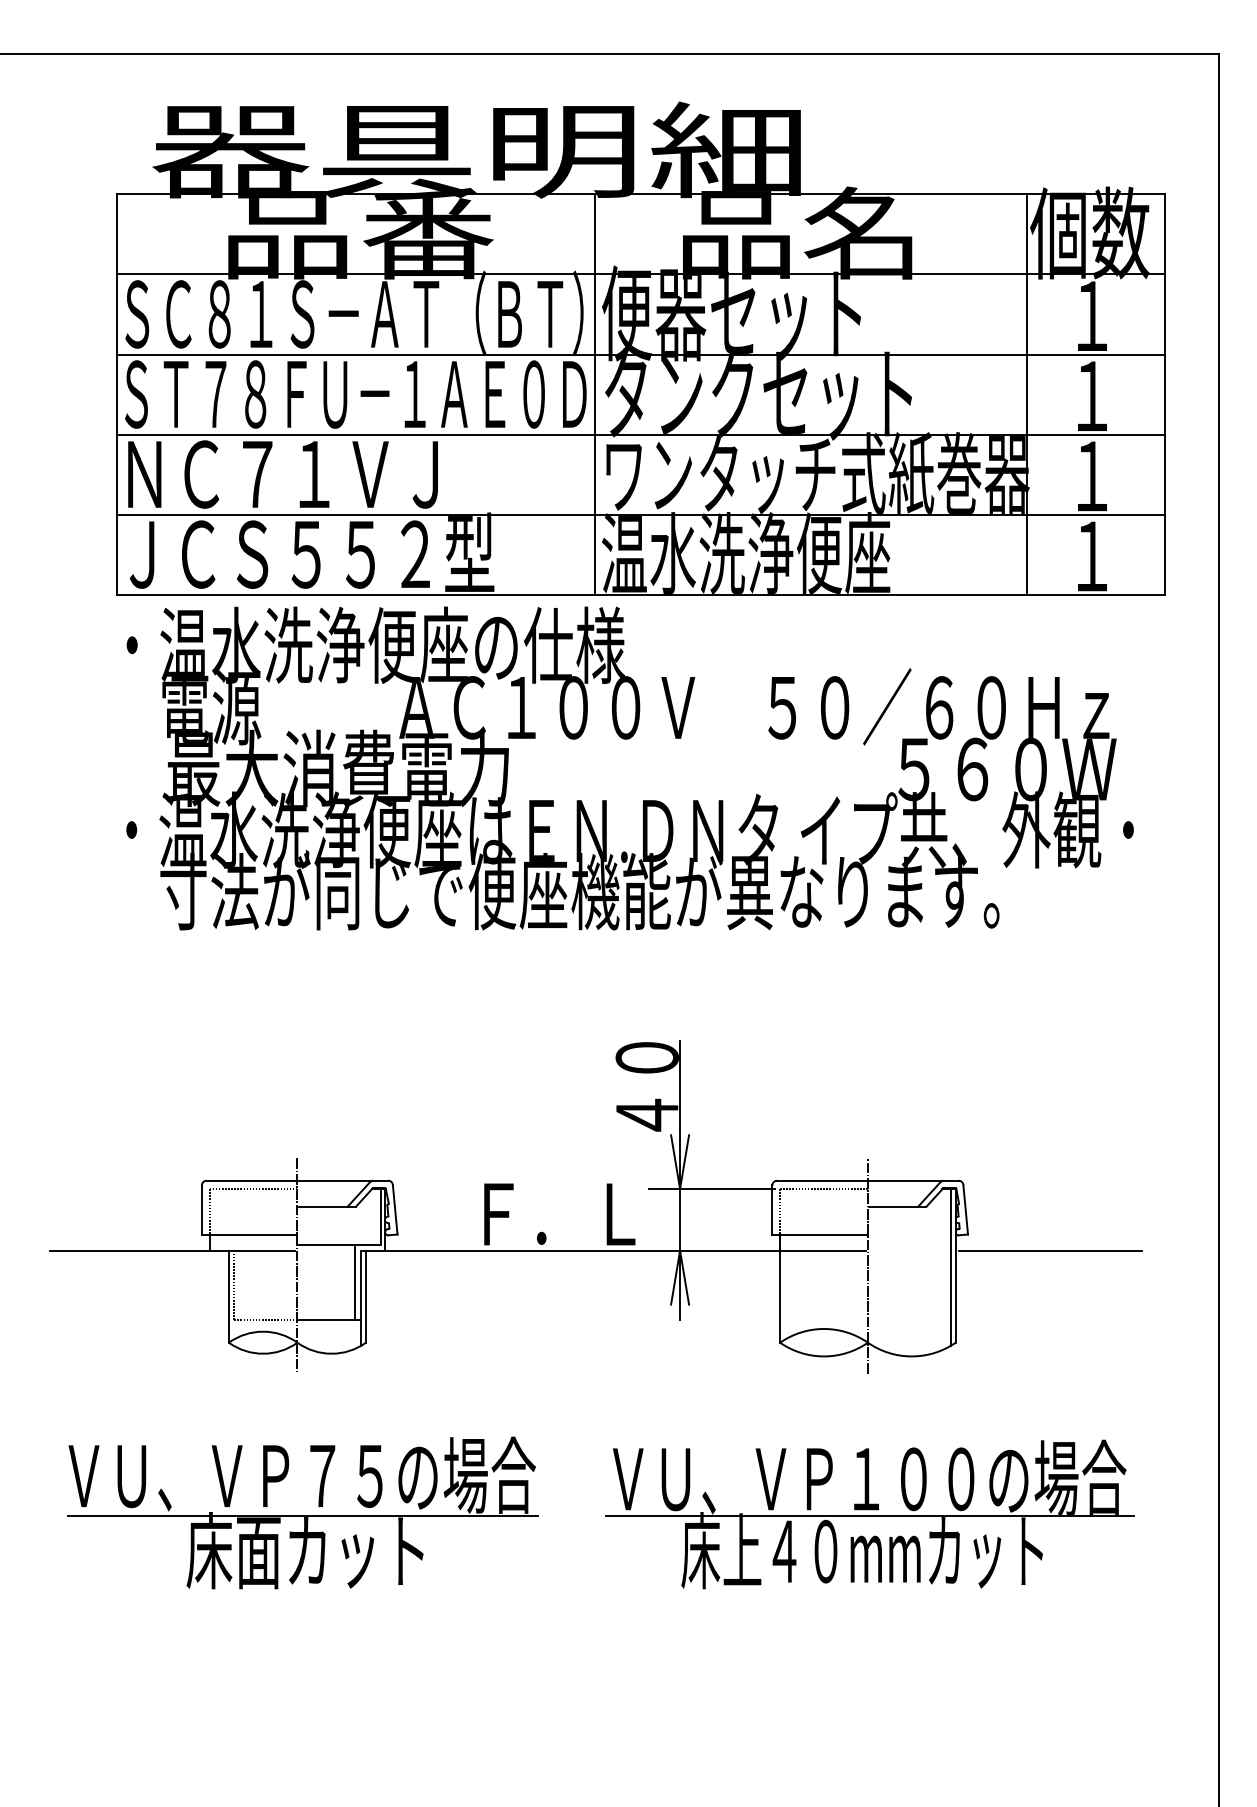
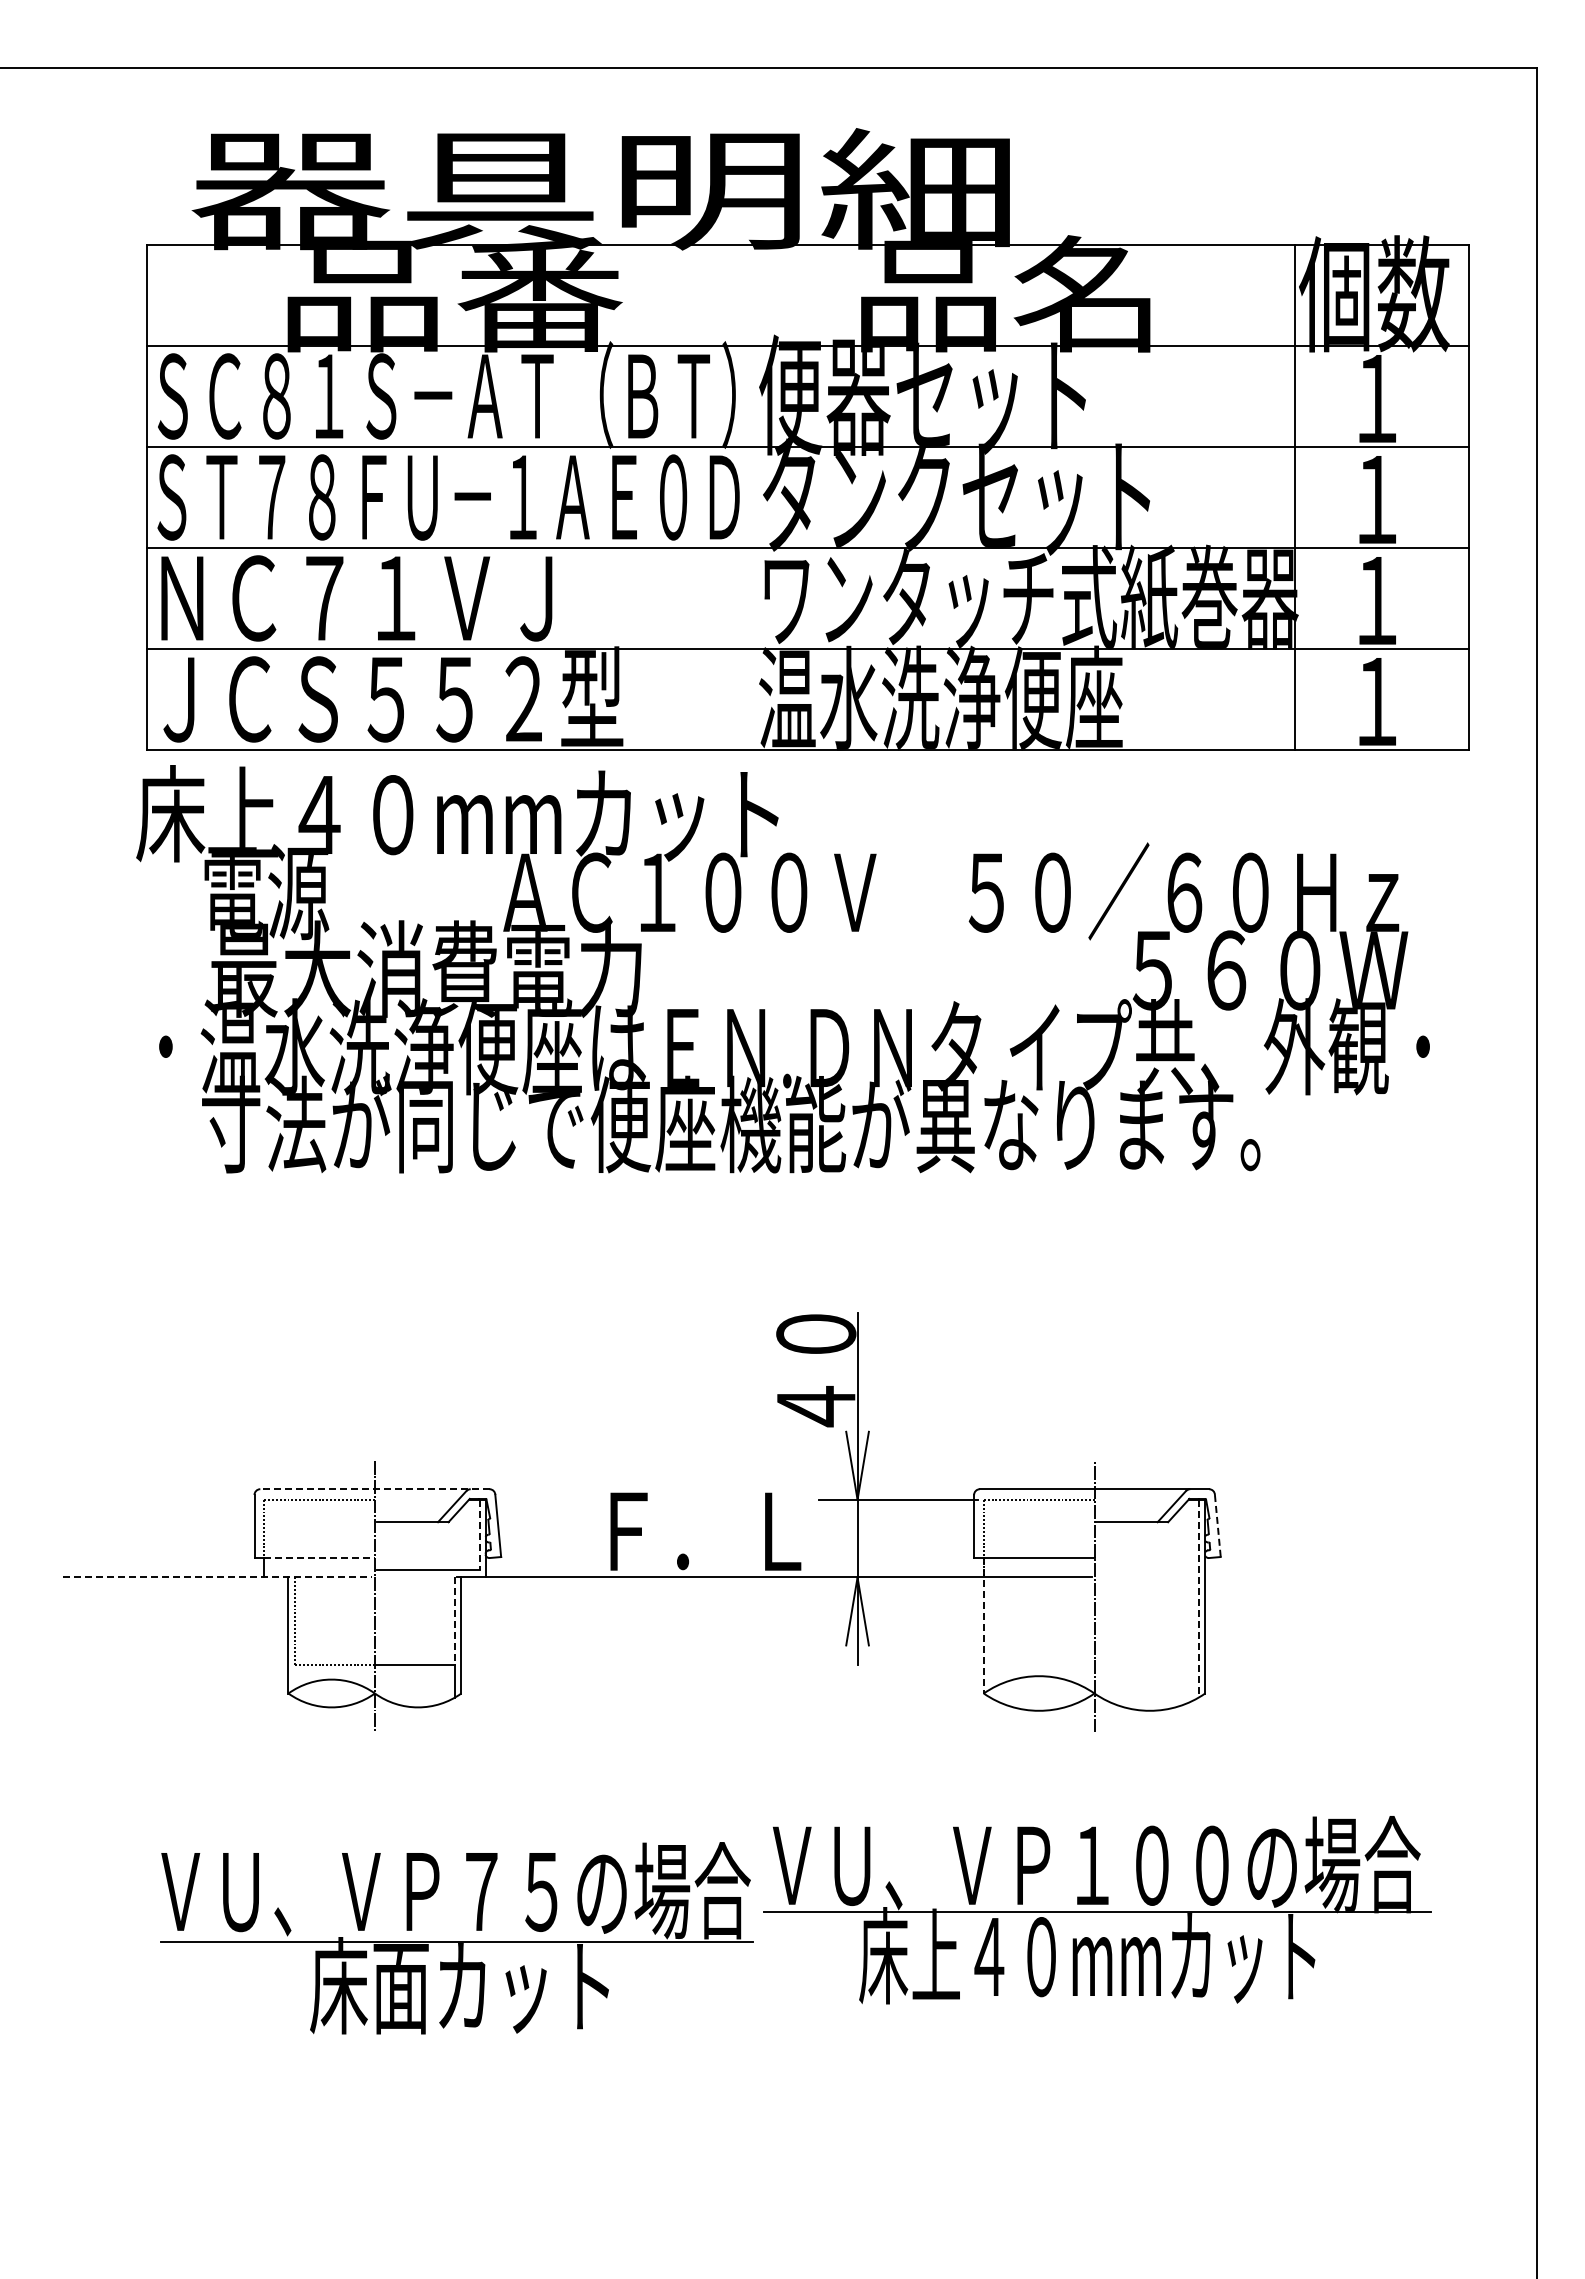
line: (595, 394) -> (750, 497), removed
text: (366, 645) -> (462, 813), ・温水洗浄便座の仕様 -> 床上４０mmカット
line: (297, 1180) -> (374, 1489), solid -> dashed
line: (965, 1210) -> (1217, 1526), solid -> dashed
line: (380, 1216) -> (479, 1534), solid -> dashed
line: (254, 1235) -> (320, 1558), solid -> dashed
line: (173, 1250) -> (218, 1577), solid -> dashed
line: (1050, 1250) -> (1324, 1577), removed
line: (951, 1267) -> (1199, 1598), solid -> dashed
line: (354, 1281) -> (447, 1616), removed
line: (360, 1285) -> (454, 1621), solid -> dashed
line: (779, 1288) -> (983, 1625), solid -> dashed
part: (302, 1513) -> (456, 1938), moved

